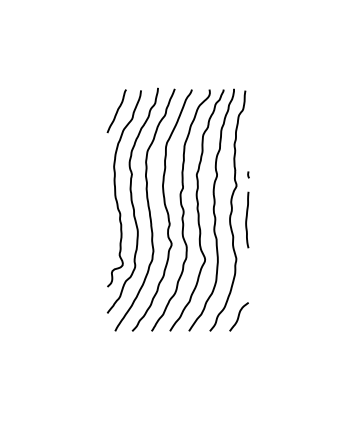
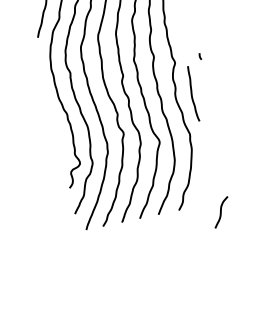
curve: (248, 174) -> (200, 56), moved
curve: (238, 316) -> (220, 212), moved

